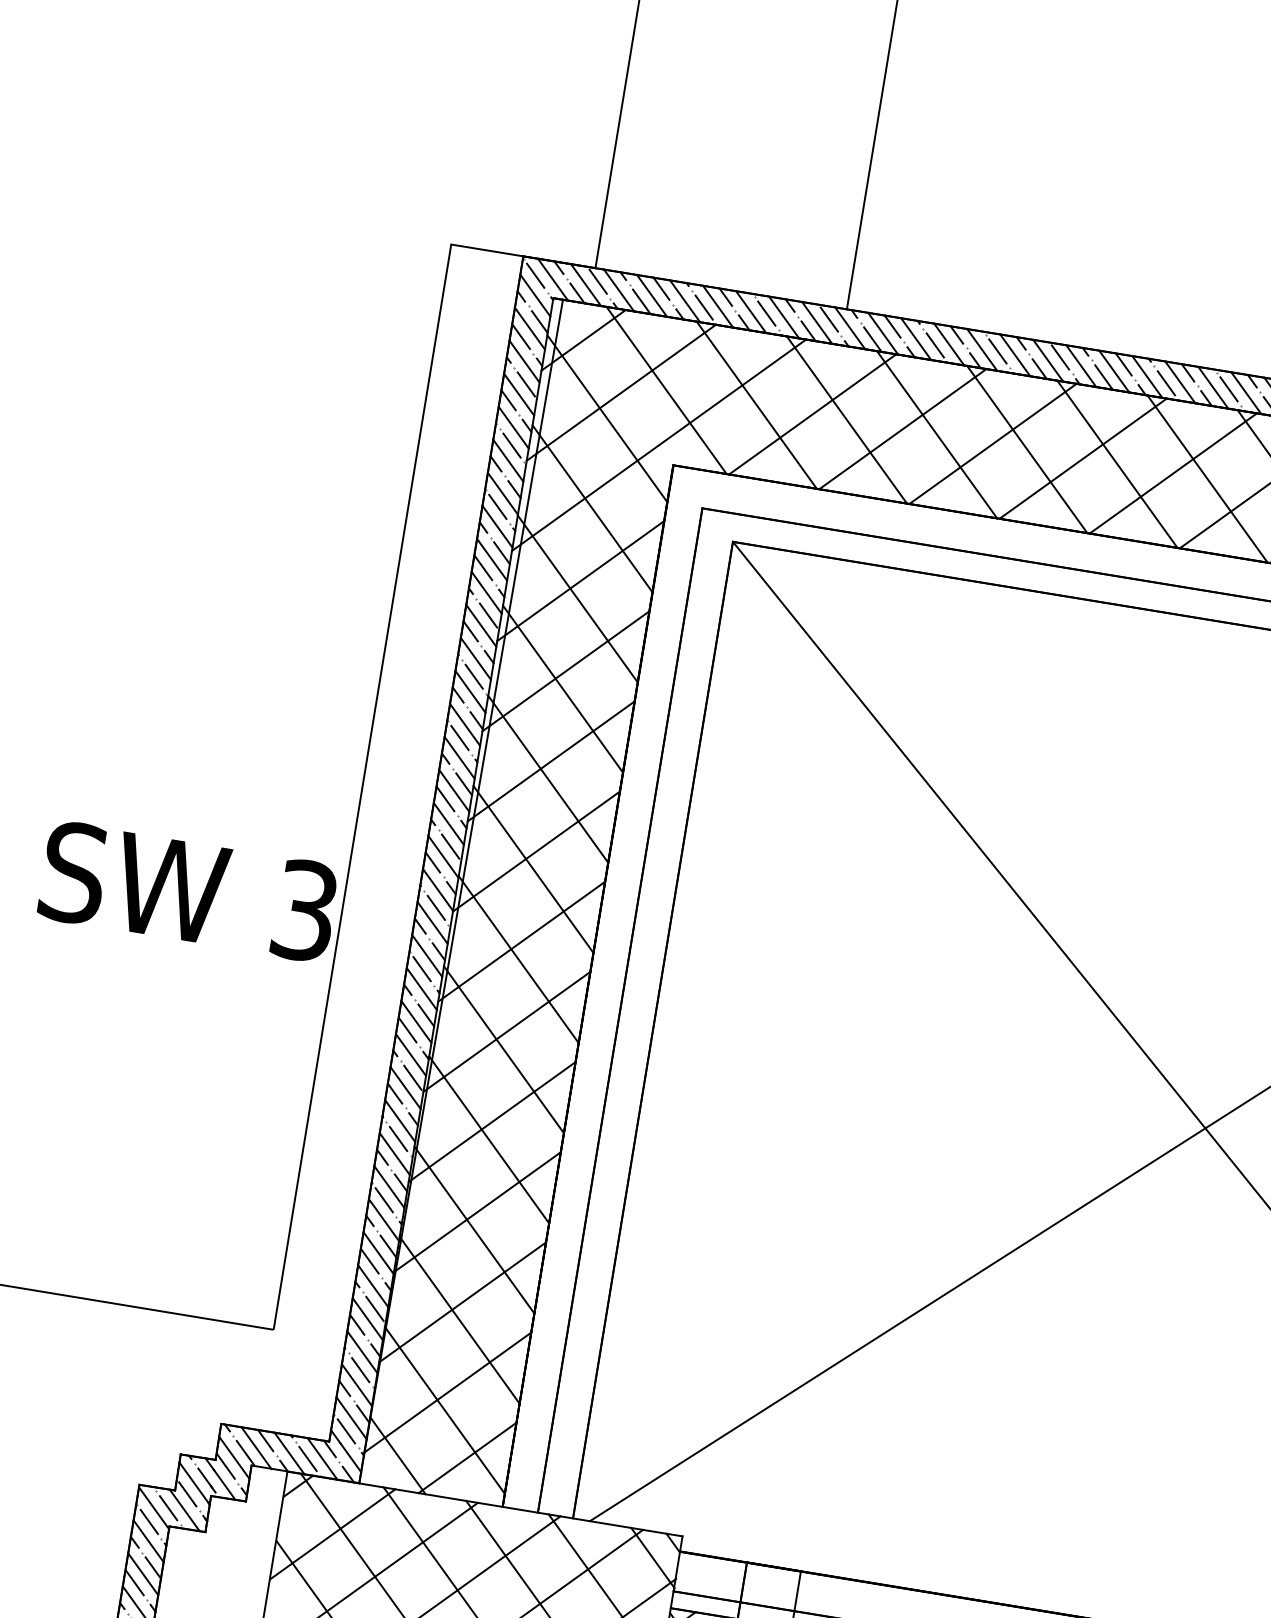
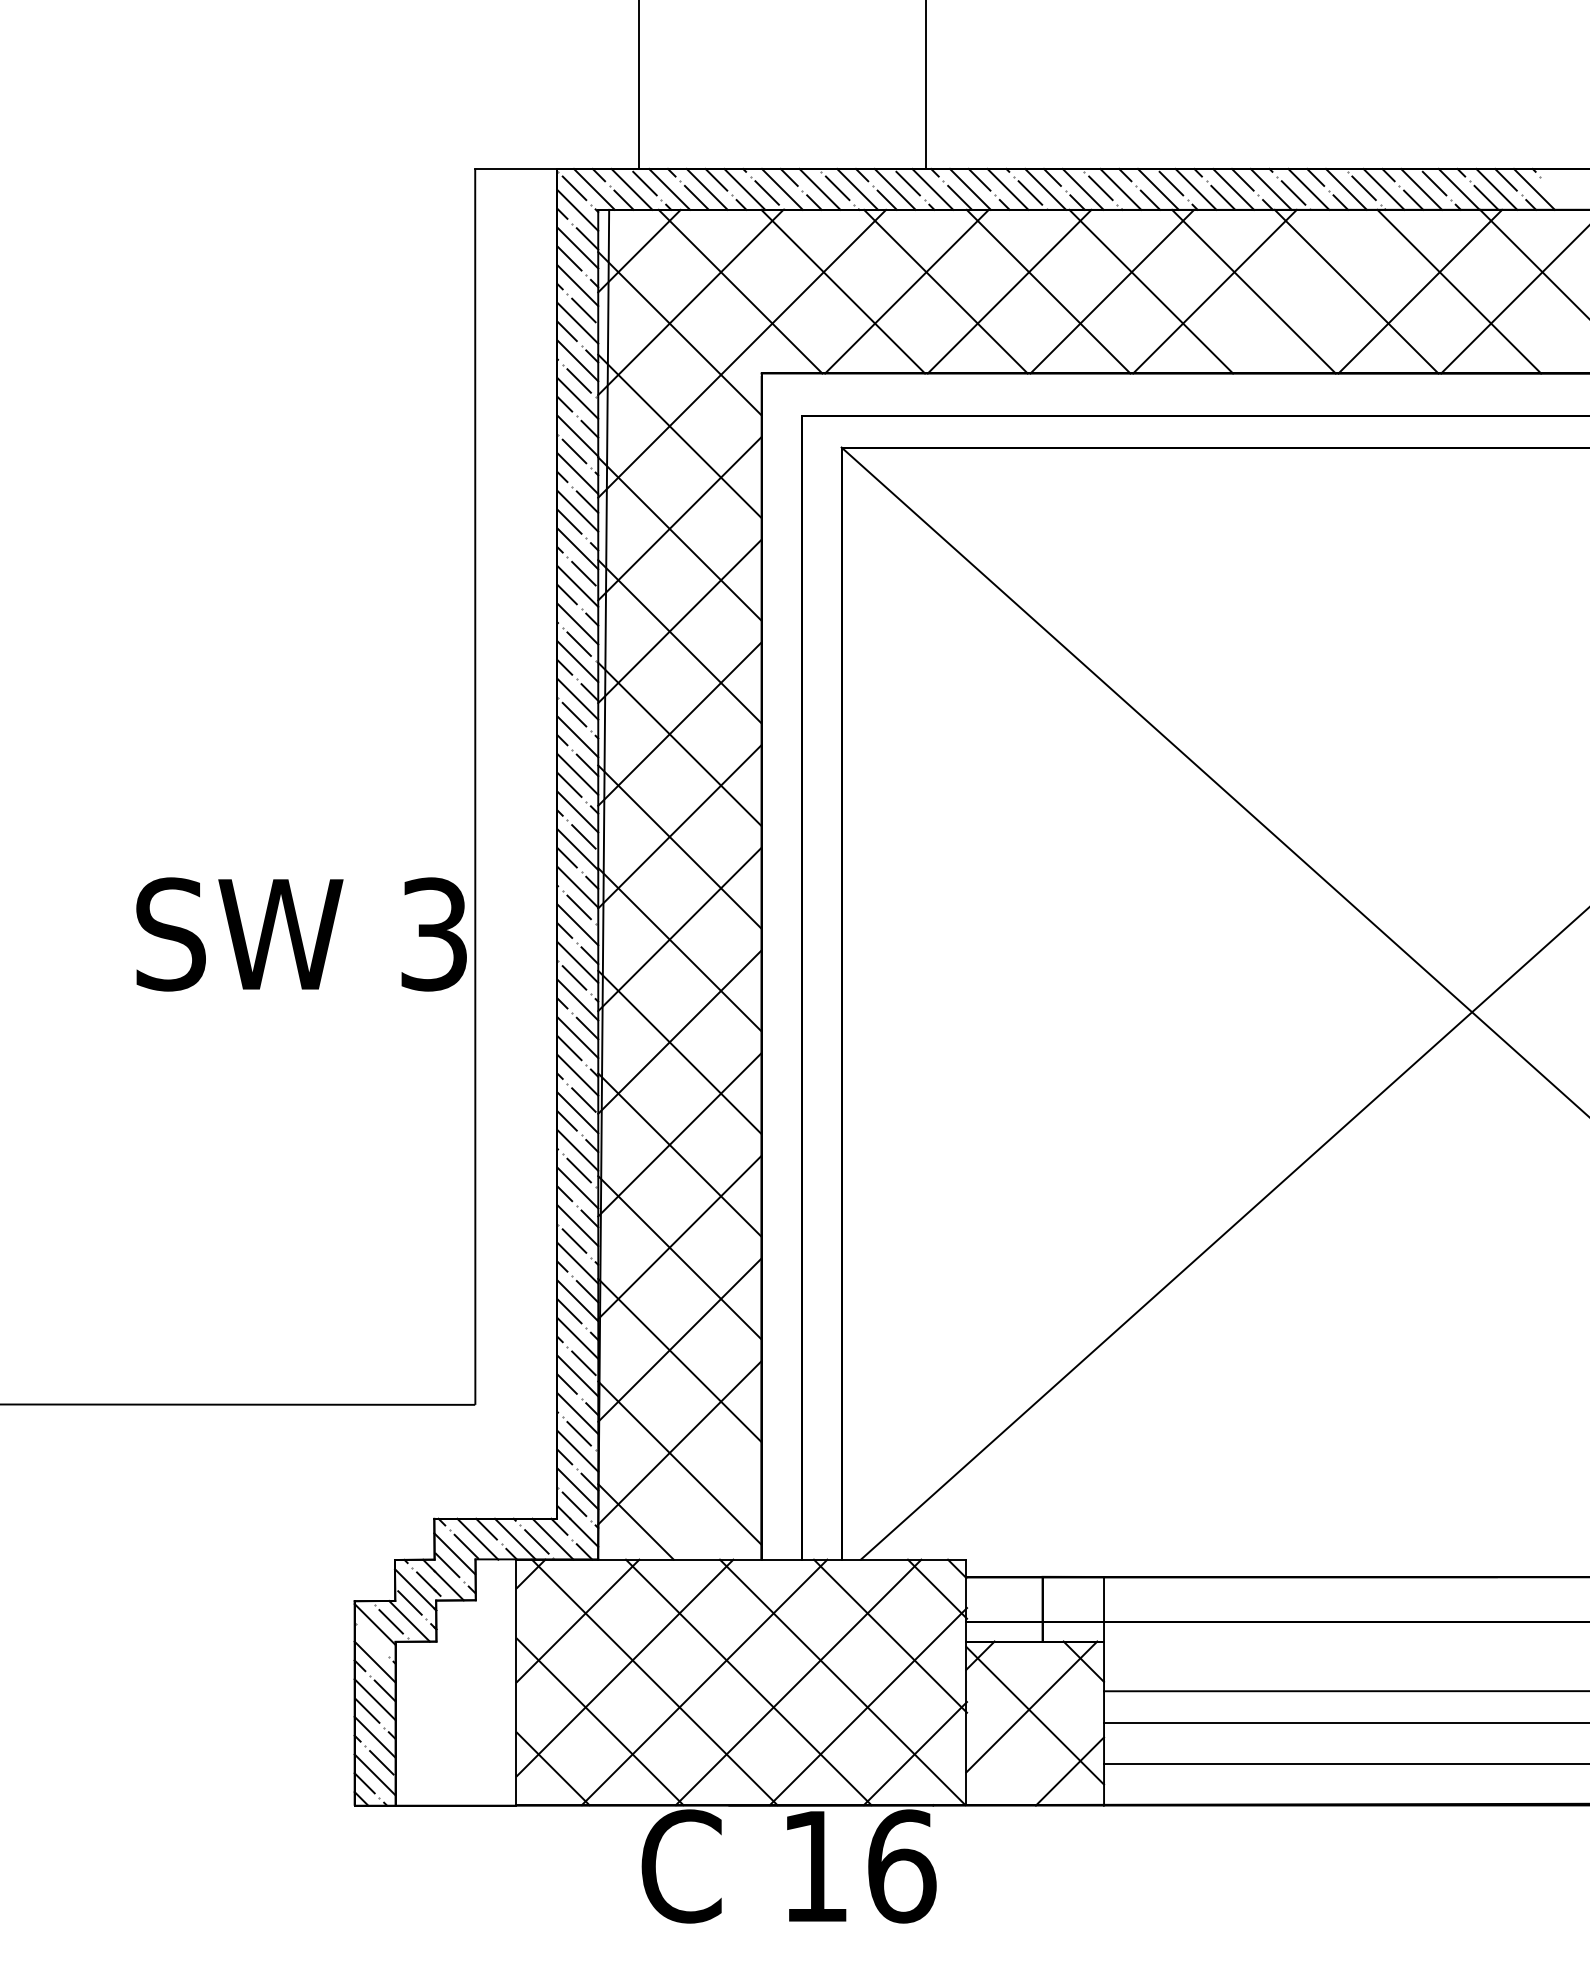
line: (1173, 473) -> (1317, 291), removed
line: (467, 1457) -> (713, 1511), removed
line: (149, 1521) -> (372, 1640), removed

